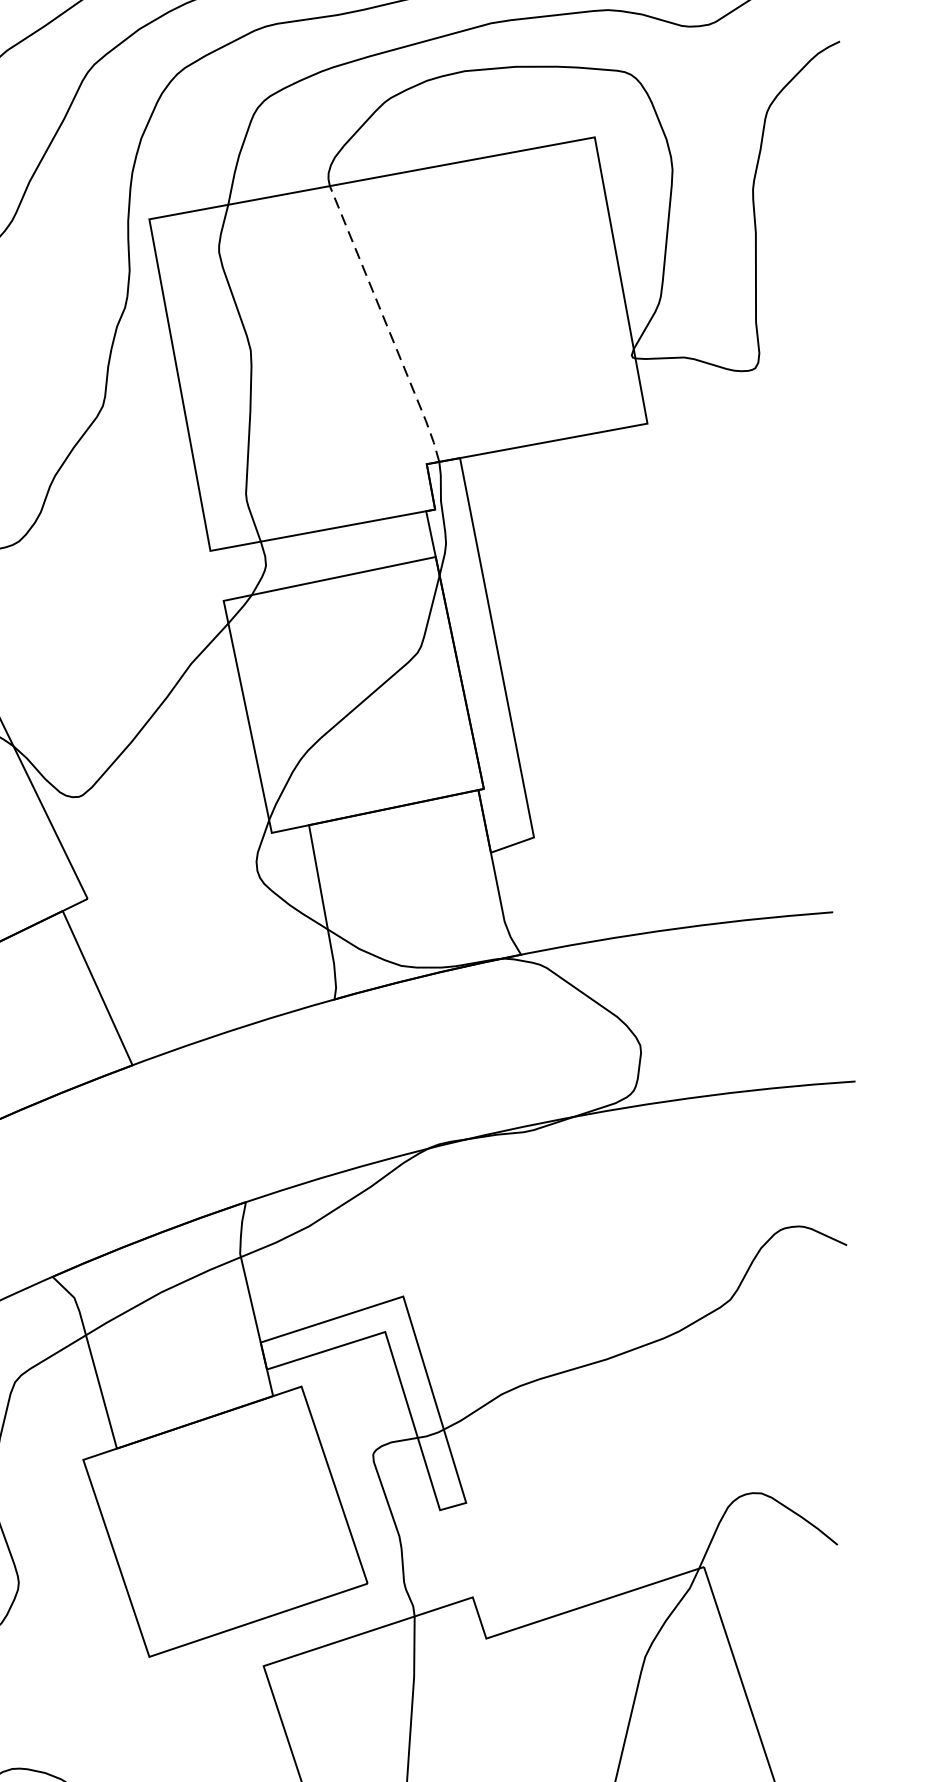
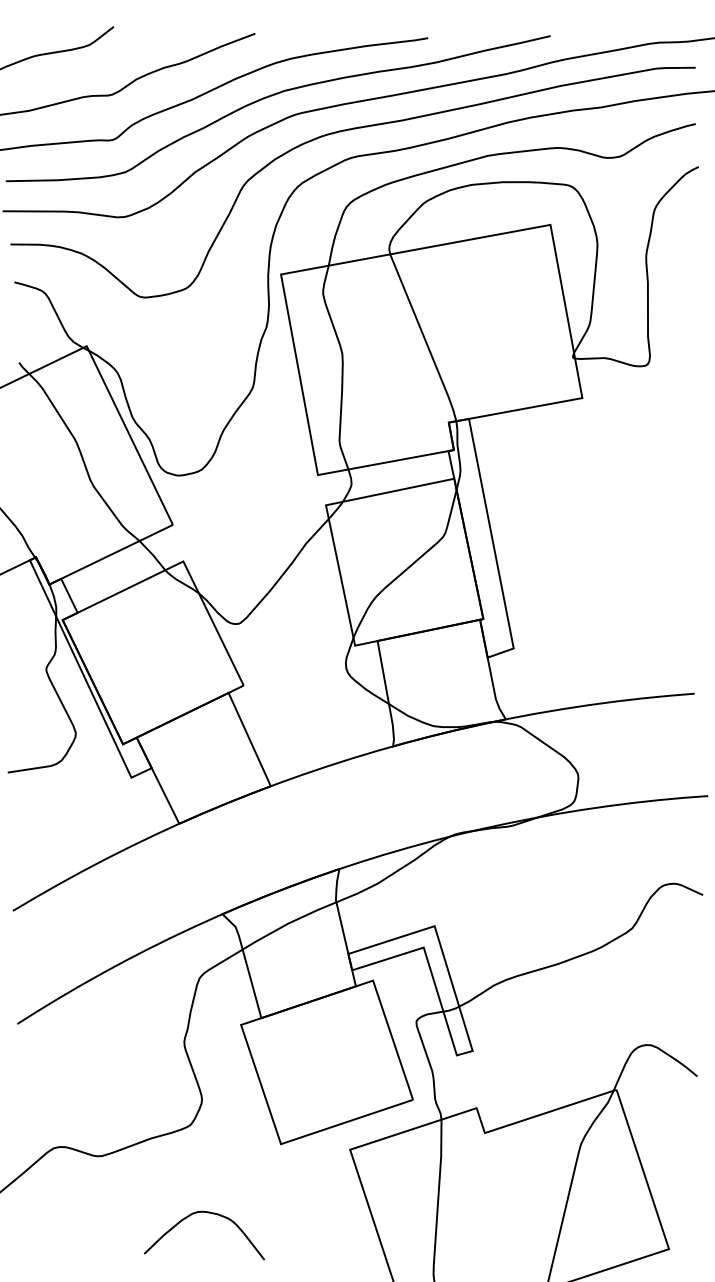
line: (386, 326) -> (424, 339), dashed -> solid

